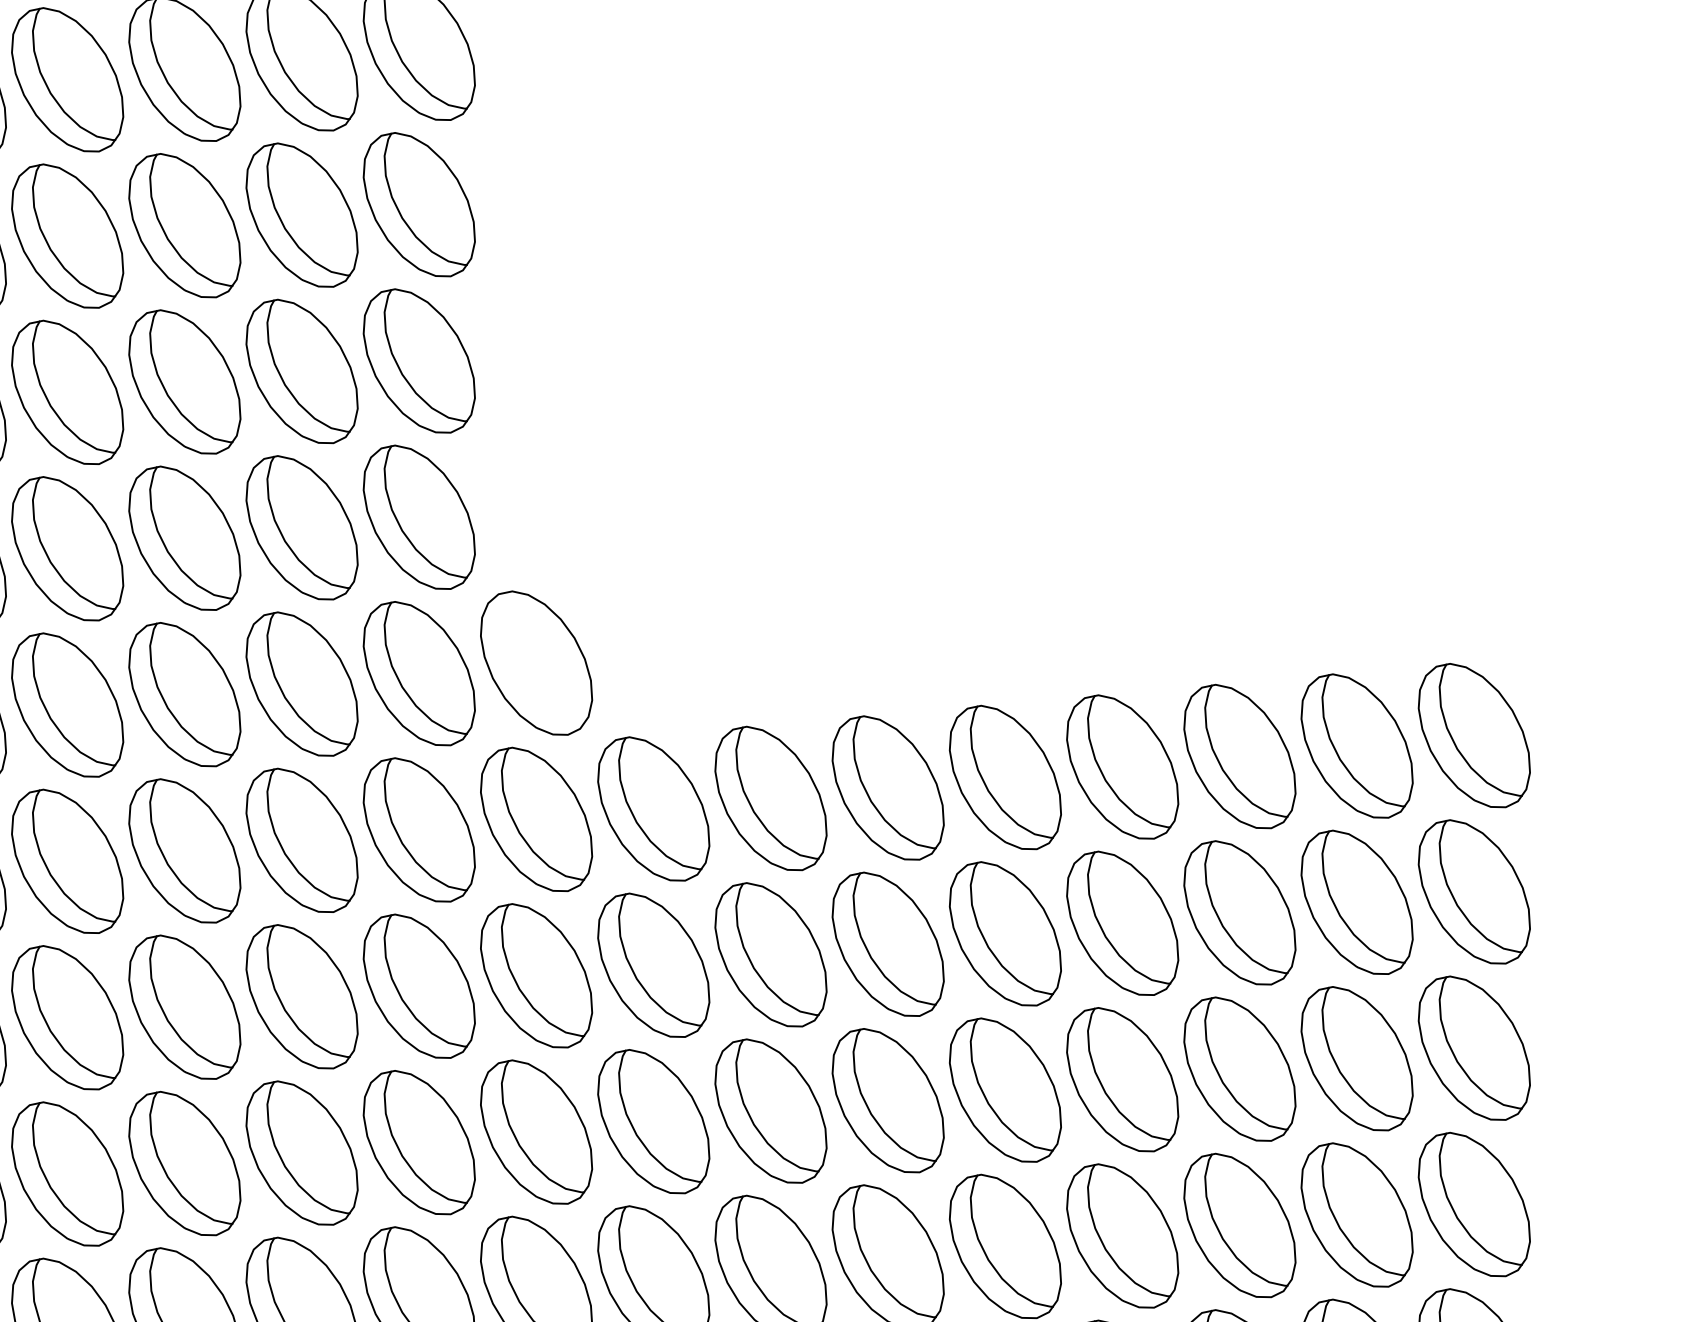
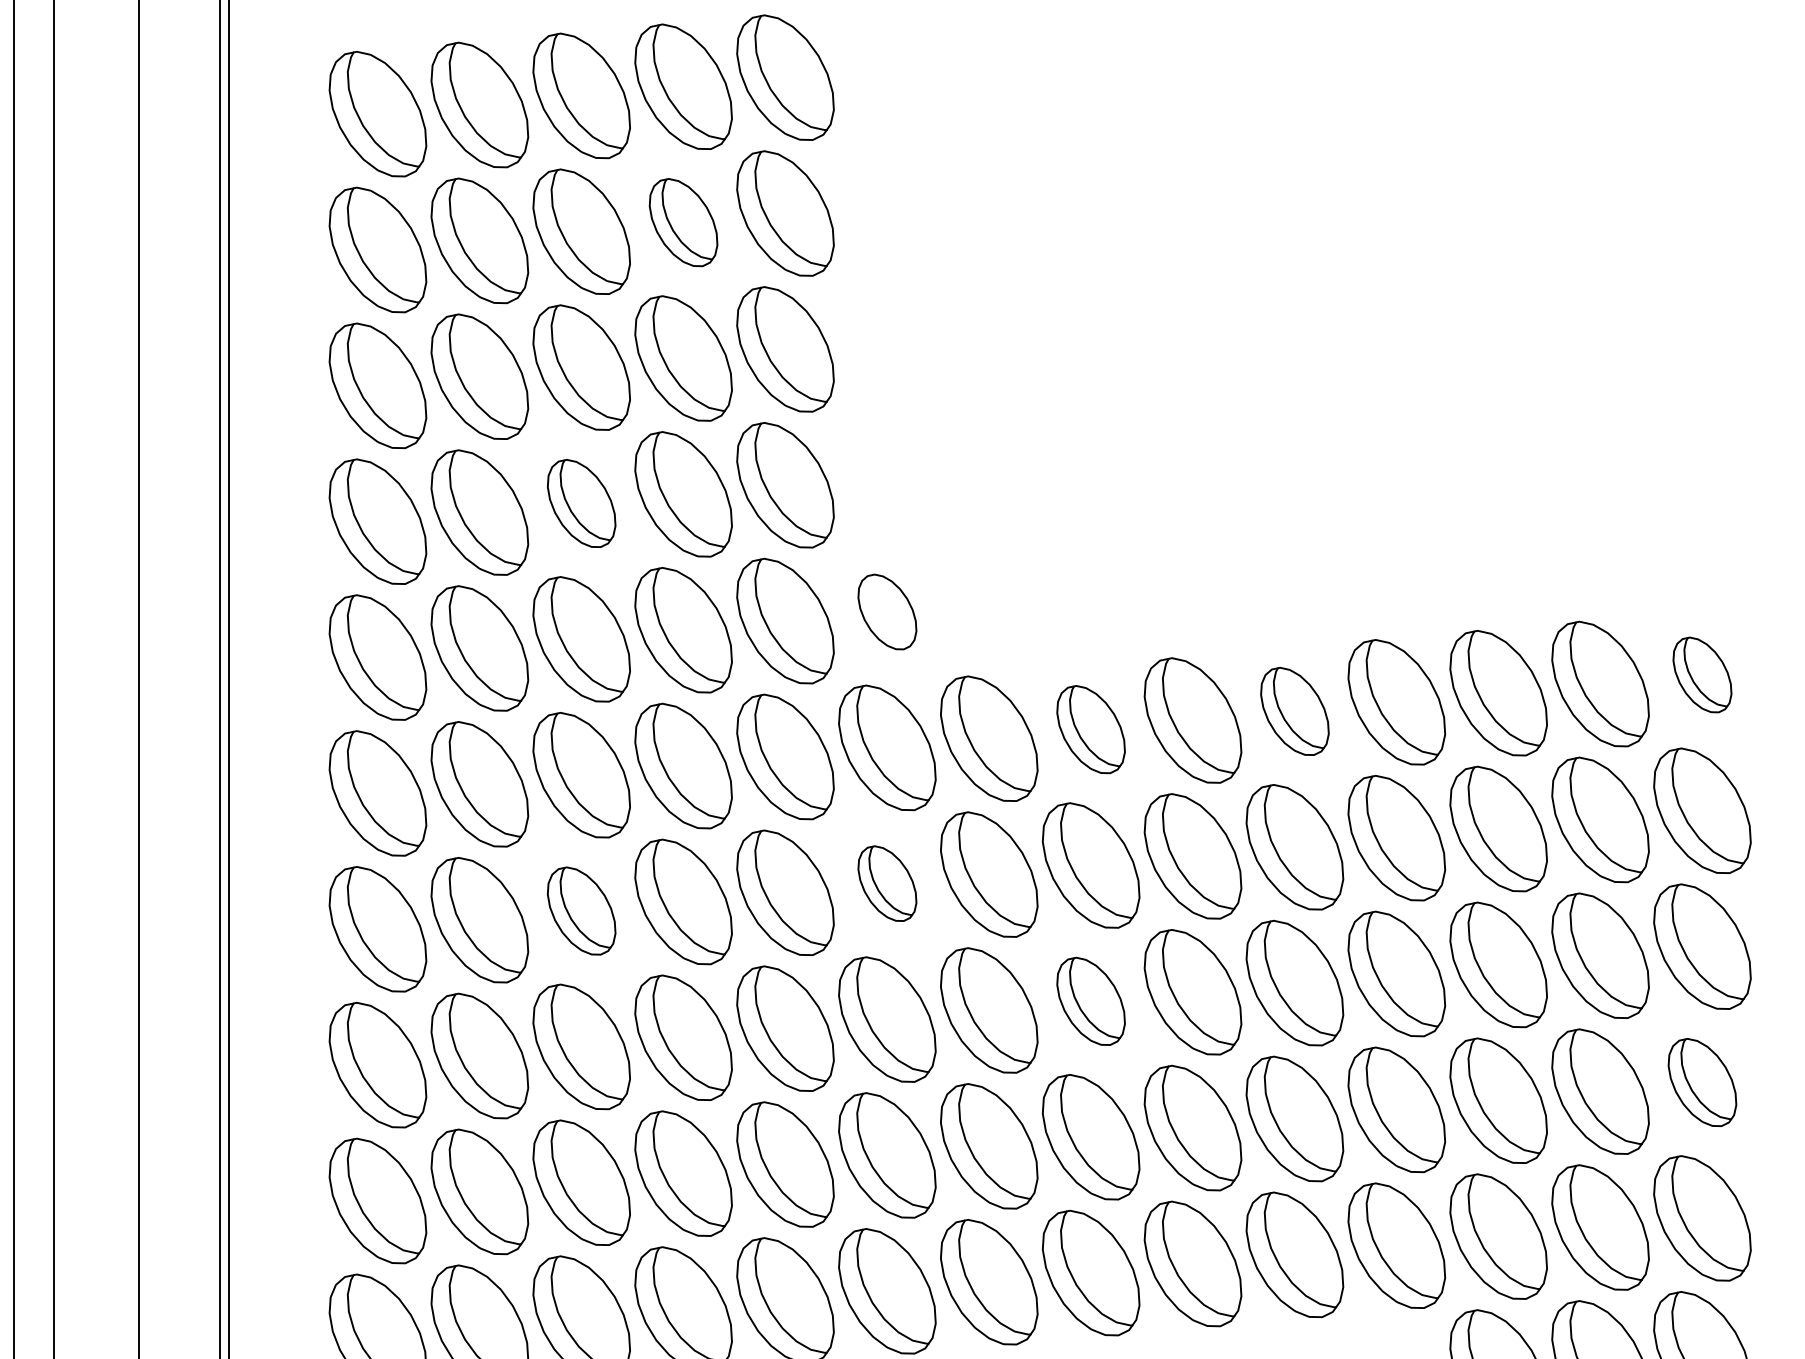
part: (301, 214) -> (683, 222), size x0.7
part: (184, 538) -> (581, 503), size x0.7
part: (536, 662) -> (887, 611), size x0.6
part: (1474, 735) -> (1702, 674), size x0.6
part: (1004, 777) -> (1294, 711), size x0.7
part: (770, 798) -> (1090, 729), size x0.7
part: (536, 975) -> (887, 883), size x0.6
part: (184, 1006) -> (581, 910), size x0.7
part: (770, 1111) -> (1090, 1001), size x0.7
part: (1474, 1204) -> (1702, 1082), size x0.7

